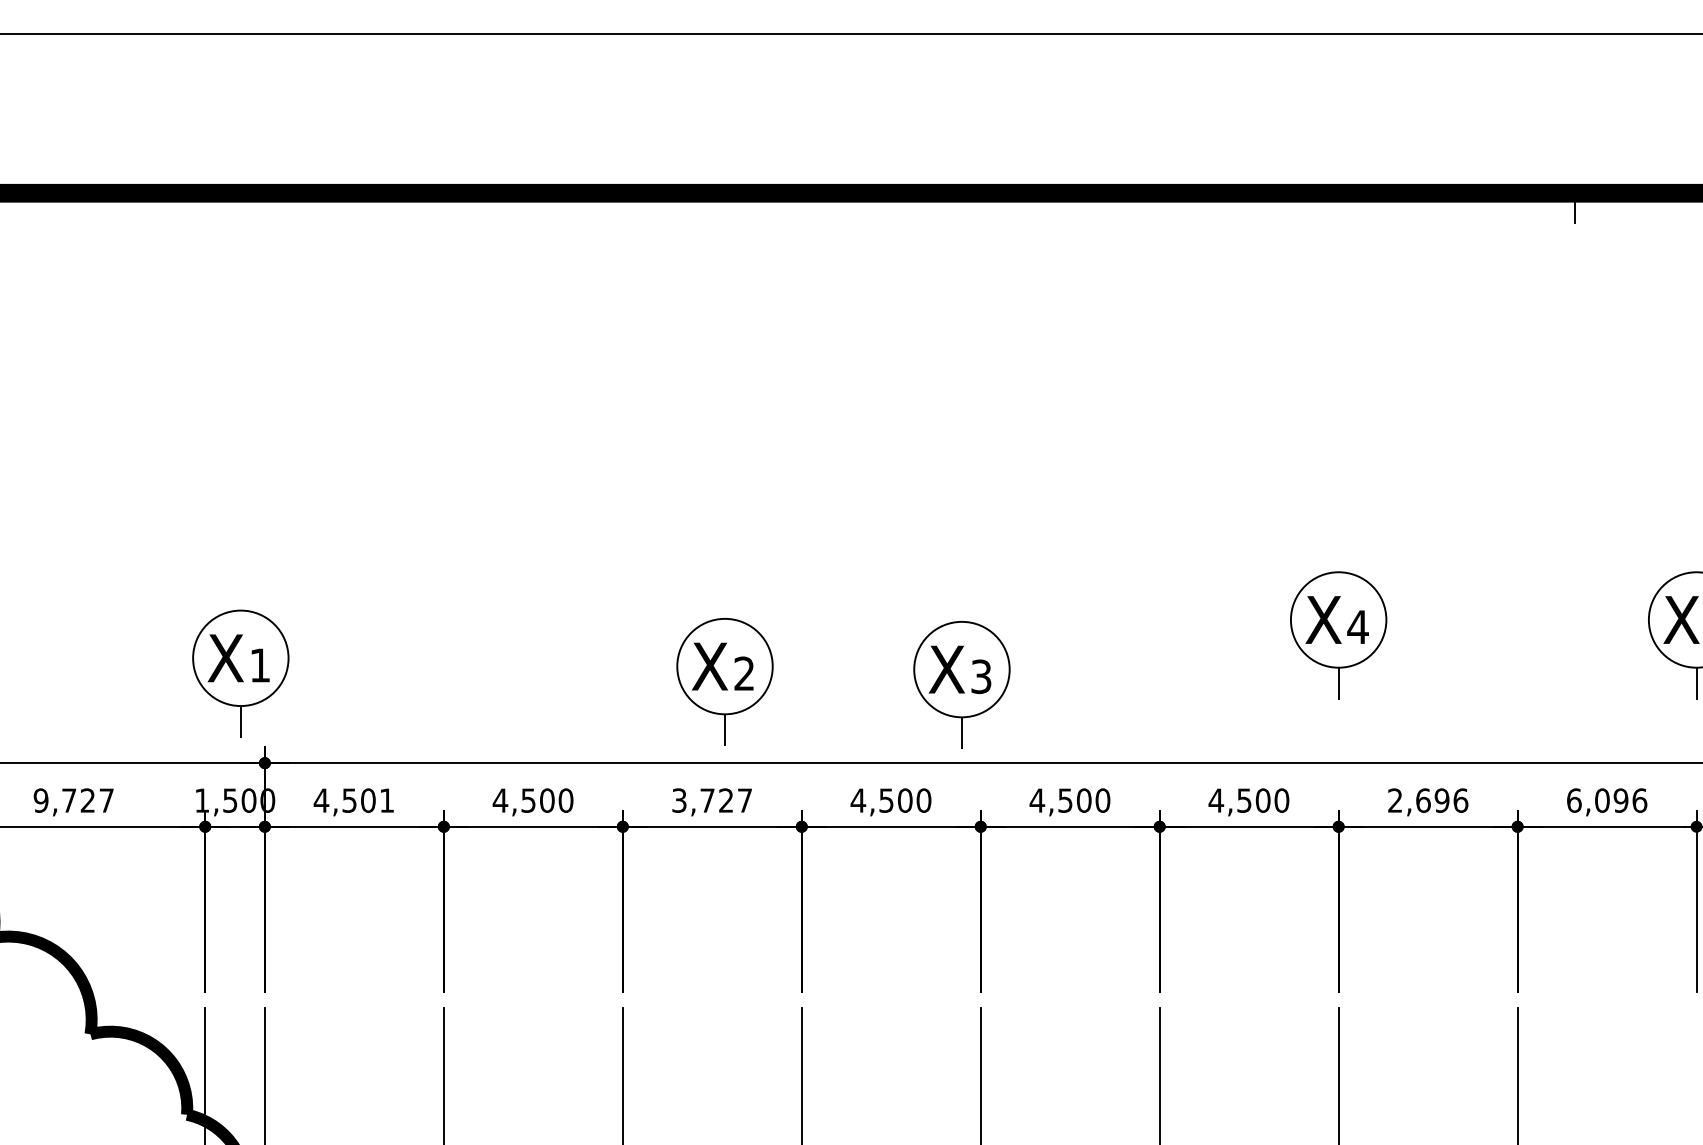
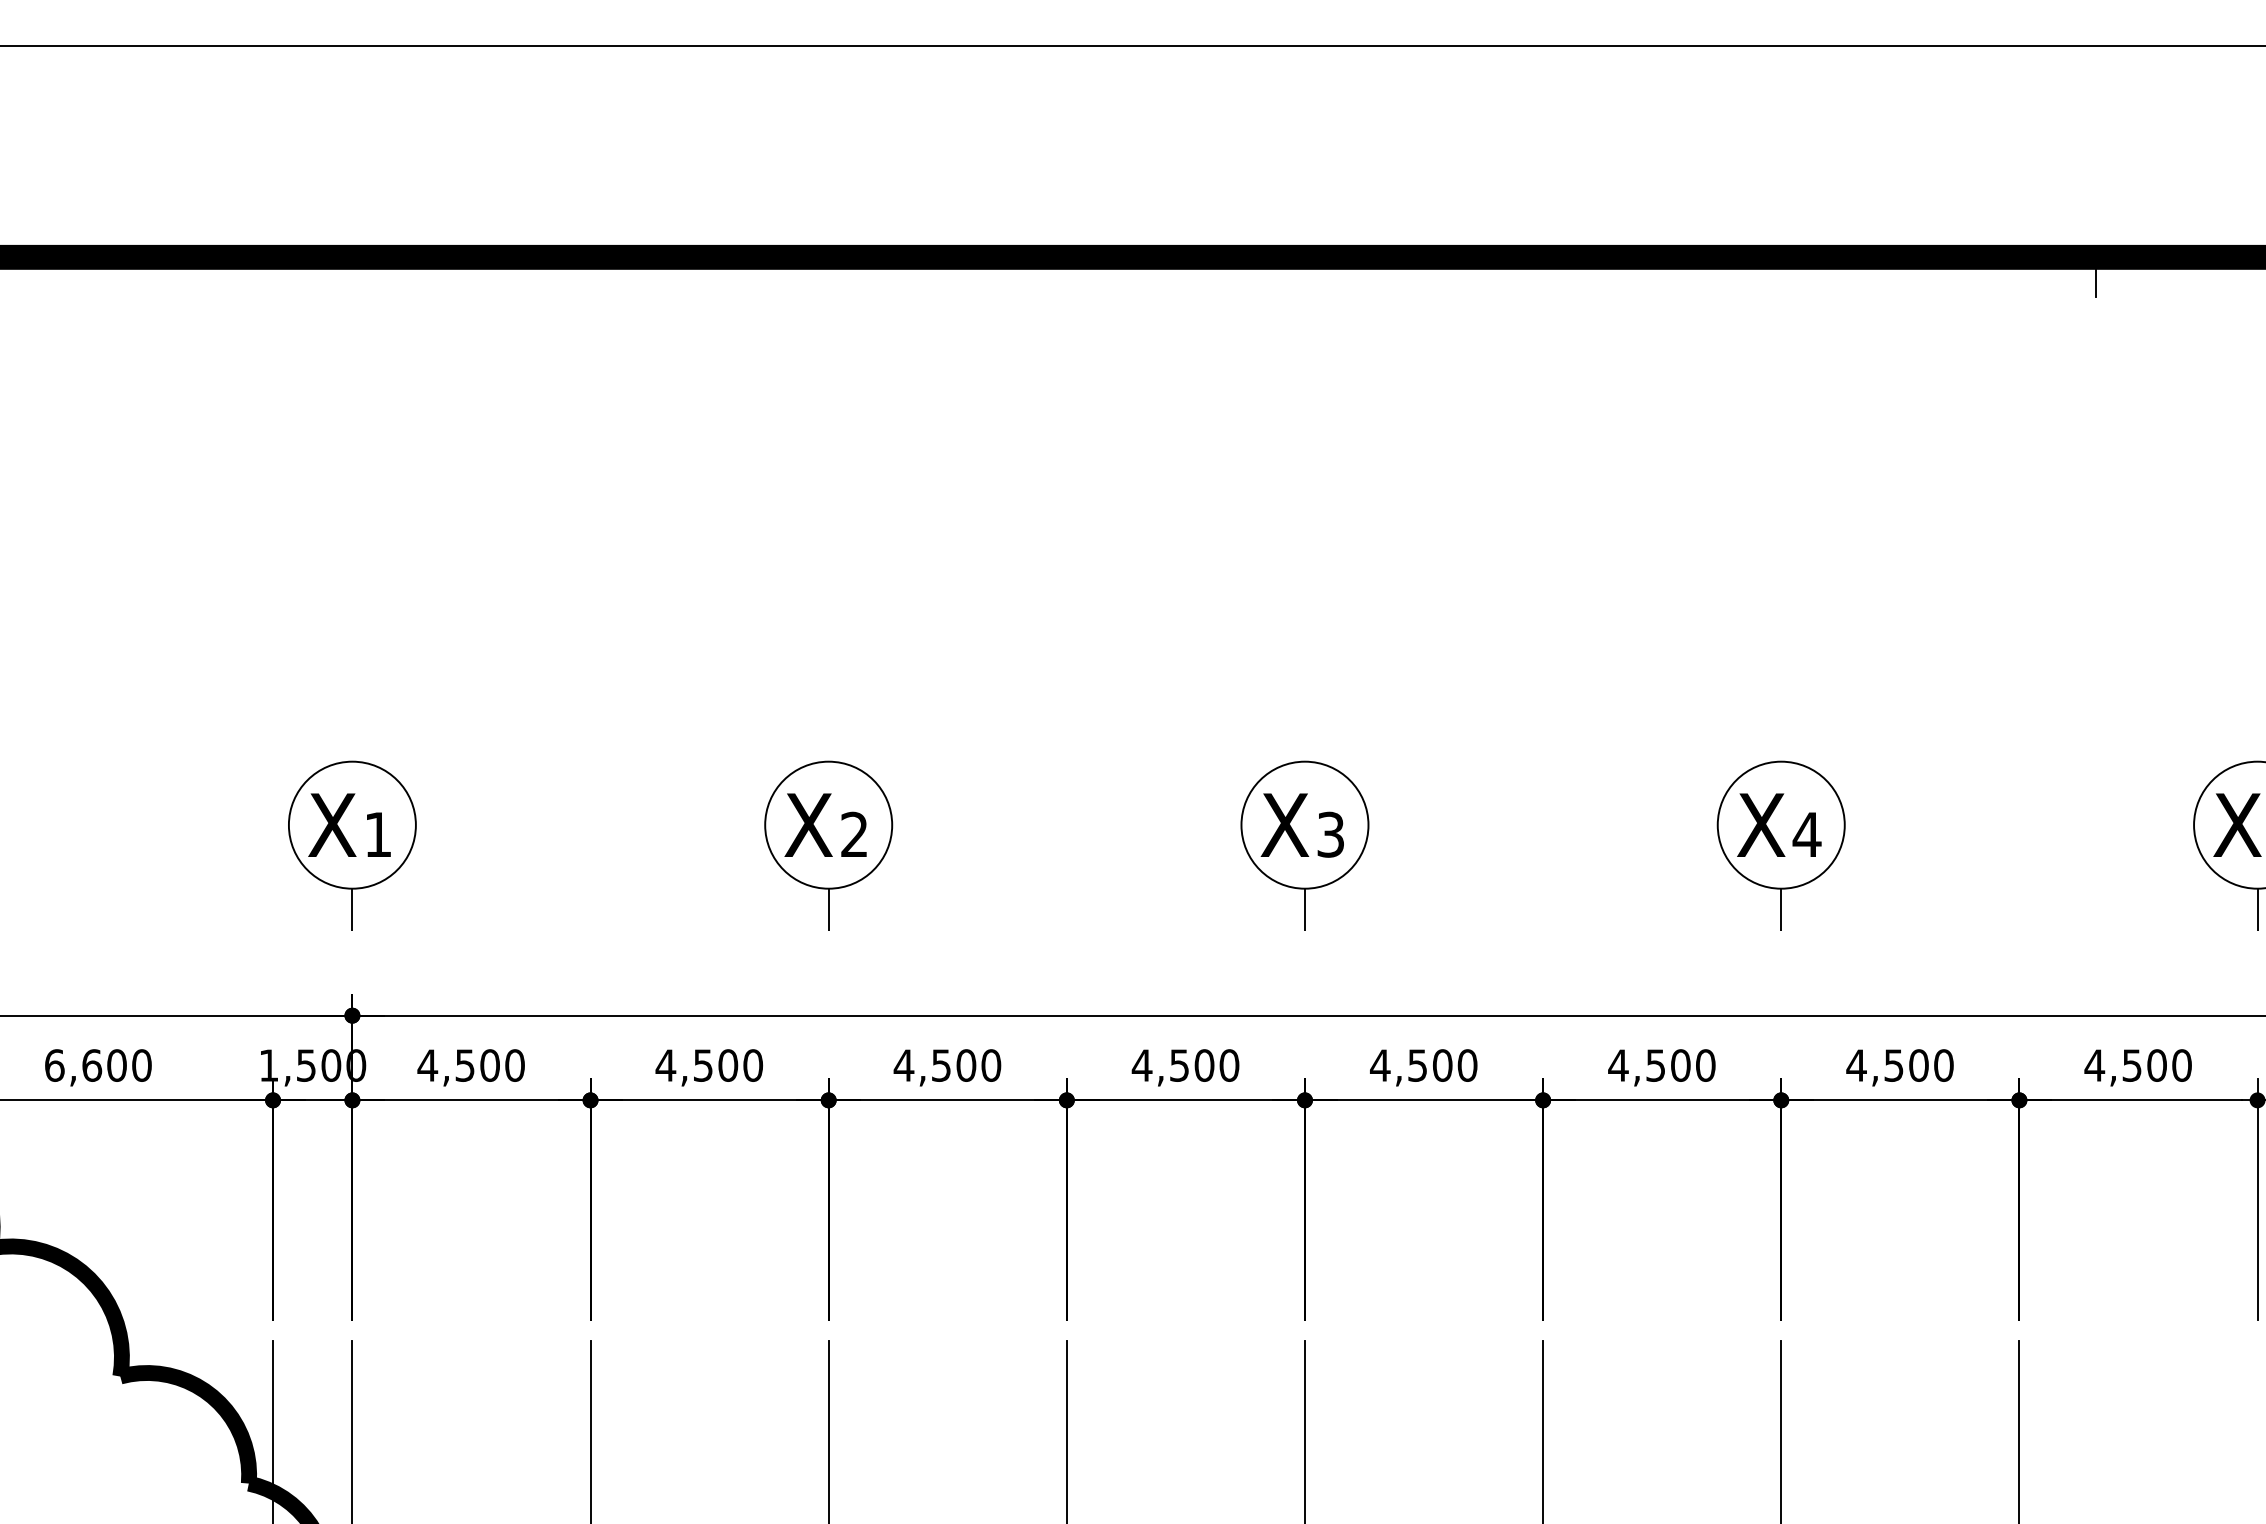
part: (240, 673) -> (352, 845), moved
part: (724, 681) -> (828, 845), moved
part: (961, 684) -> (1304, 845), moved
text: (73, 800) -> (97, 1065), 9,727 -> 6,600
text: (386, 800) -> (514, 1065), 4,501 -> 4,500
text: (712, 800) -> (947, 1065), 3,727 -> 4,500
text: (1427, 800) -> (1899, 1065), 2,696 -> 4,500
text: (1607, 800) -> (2138, 1065), 6,096 -> 4,500

